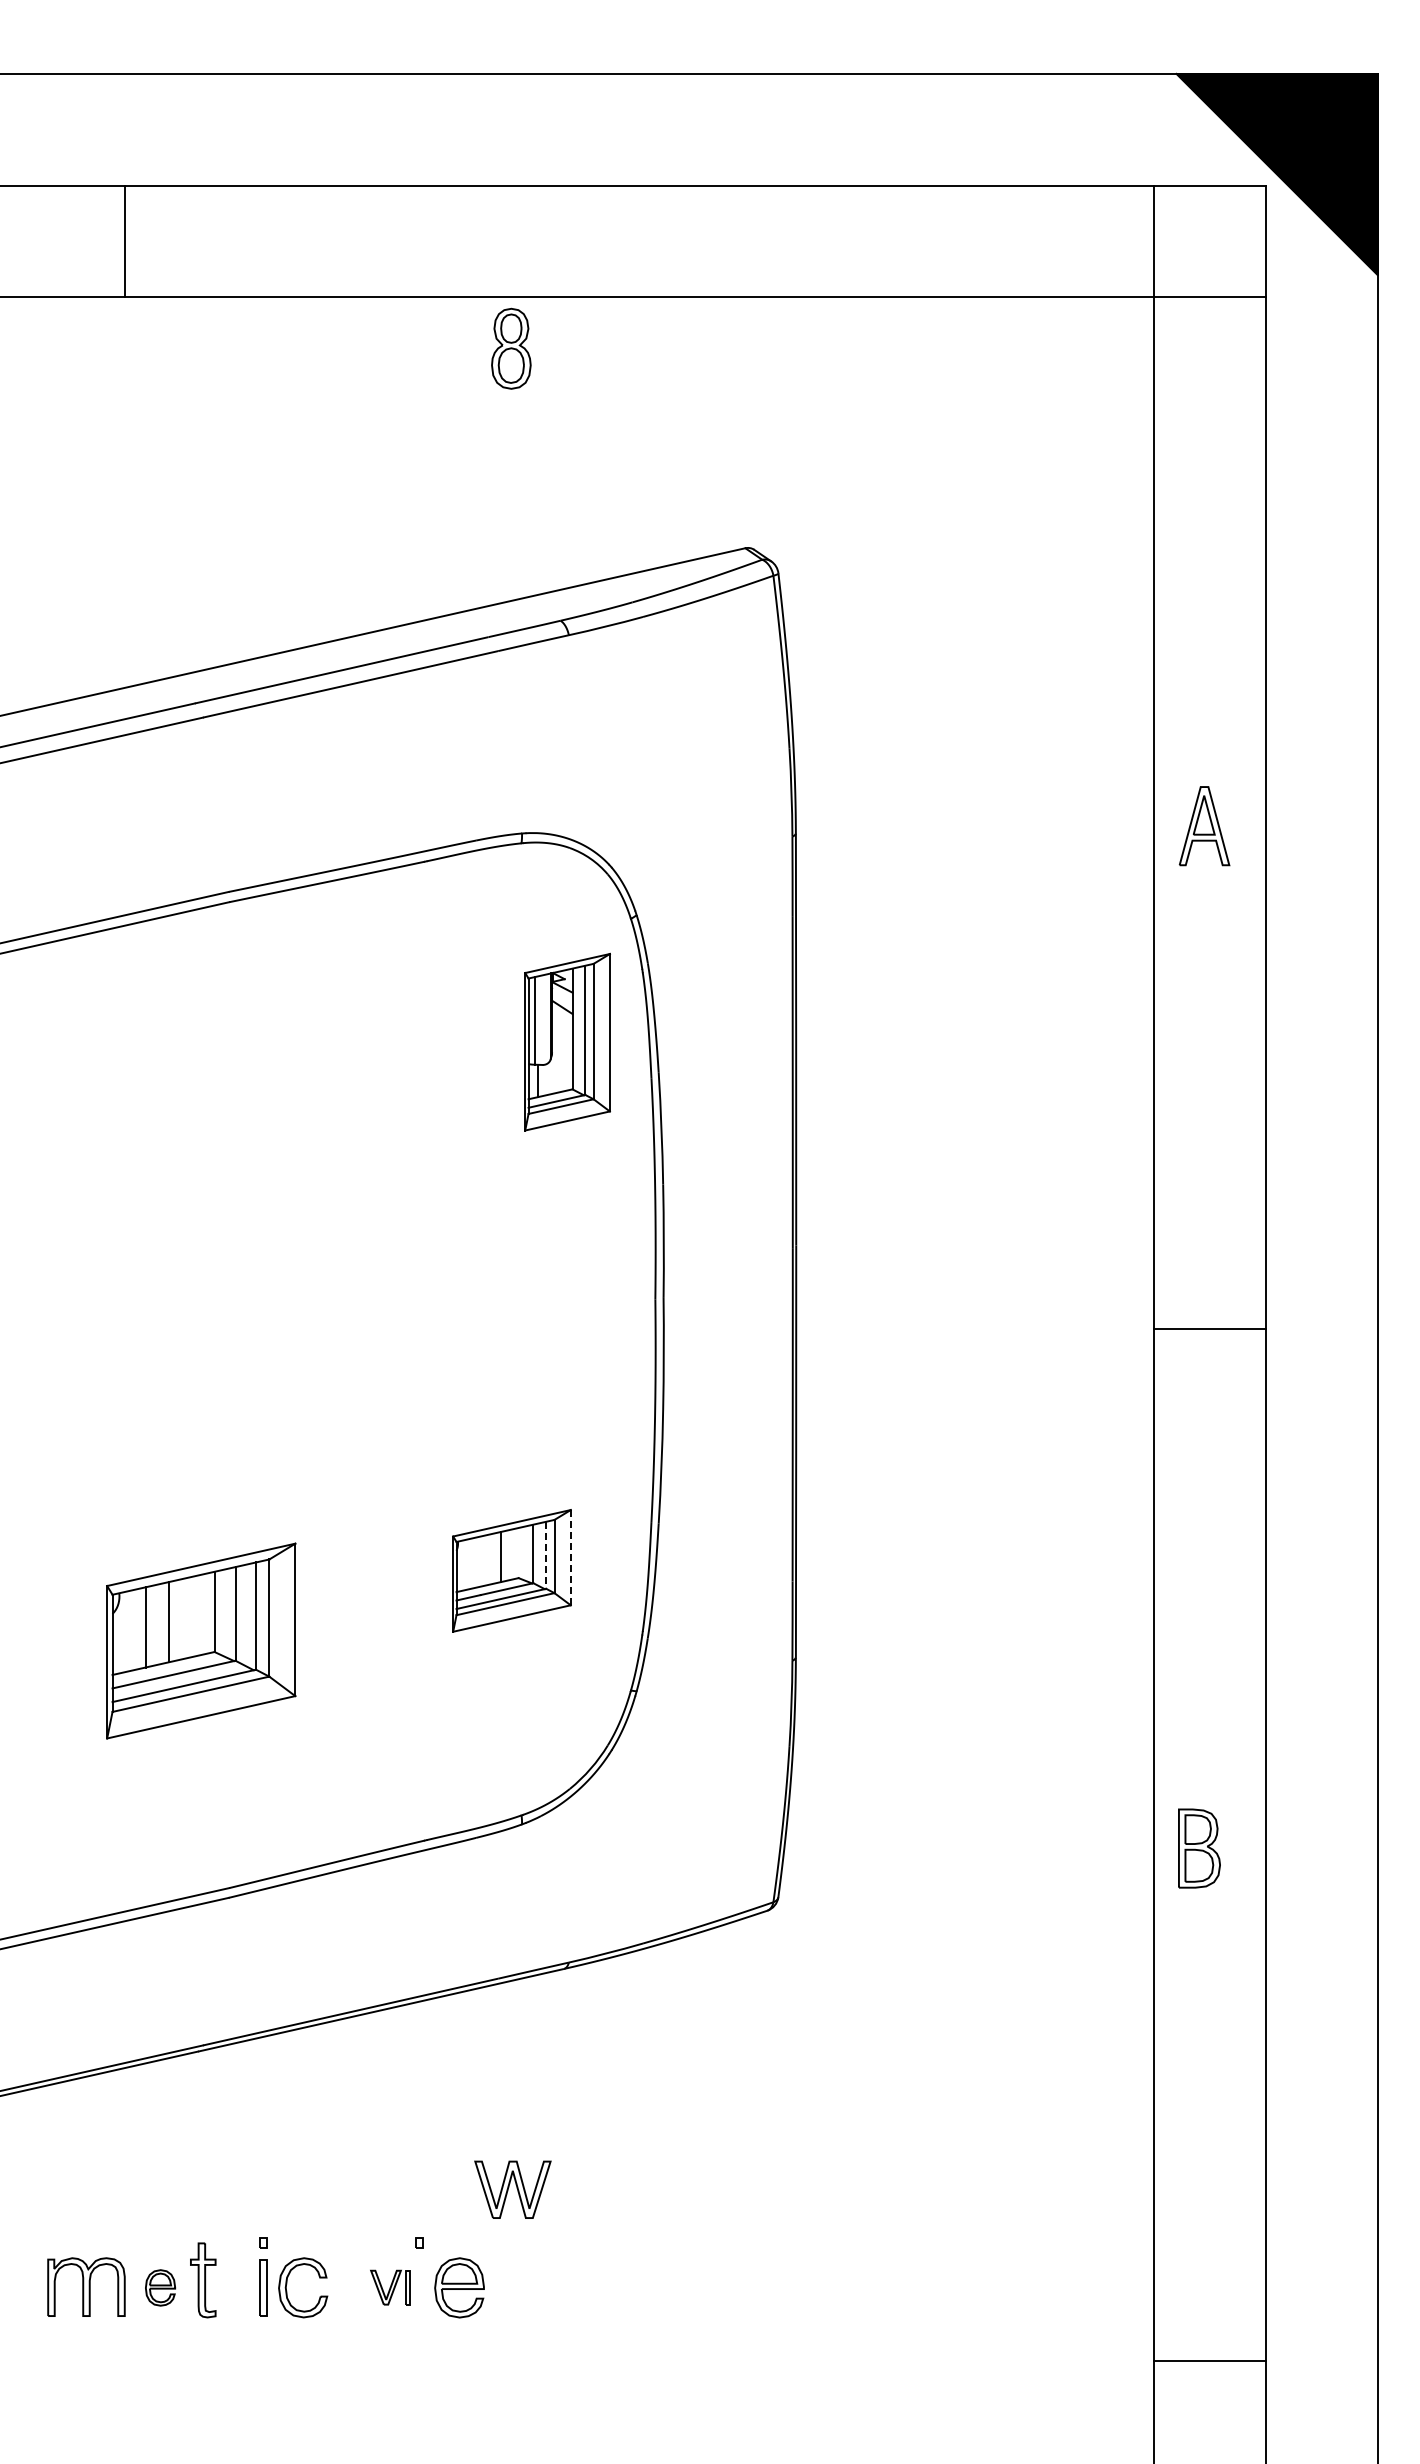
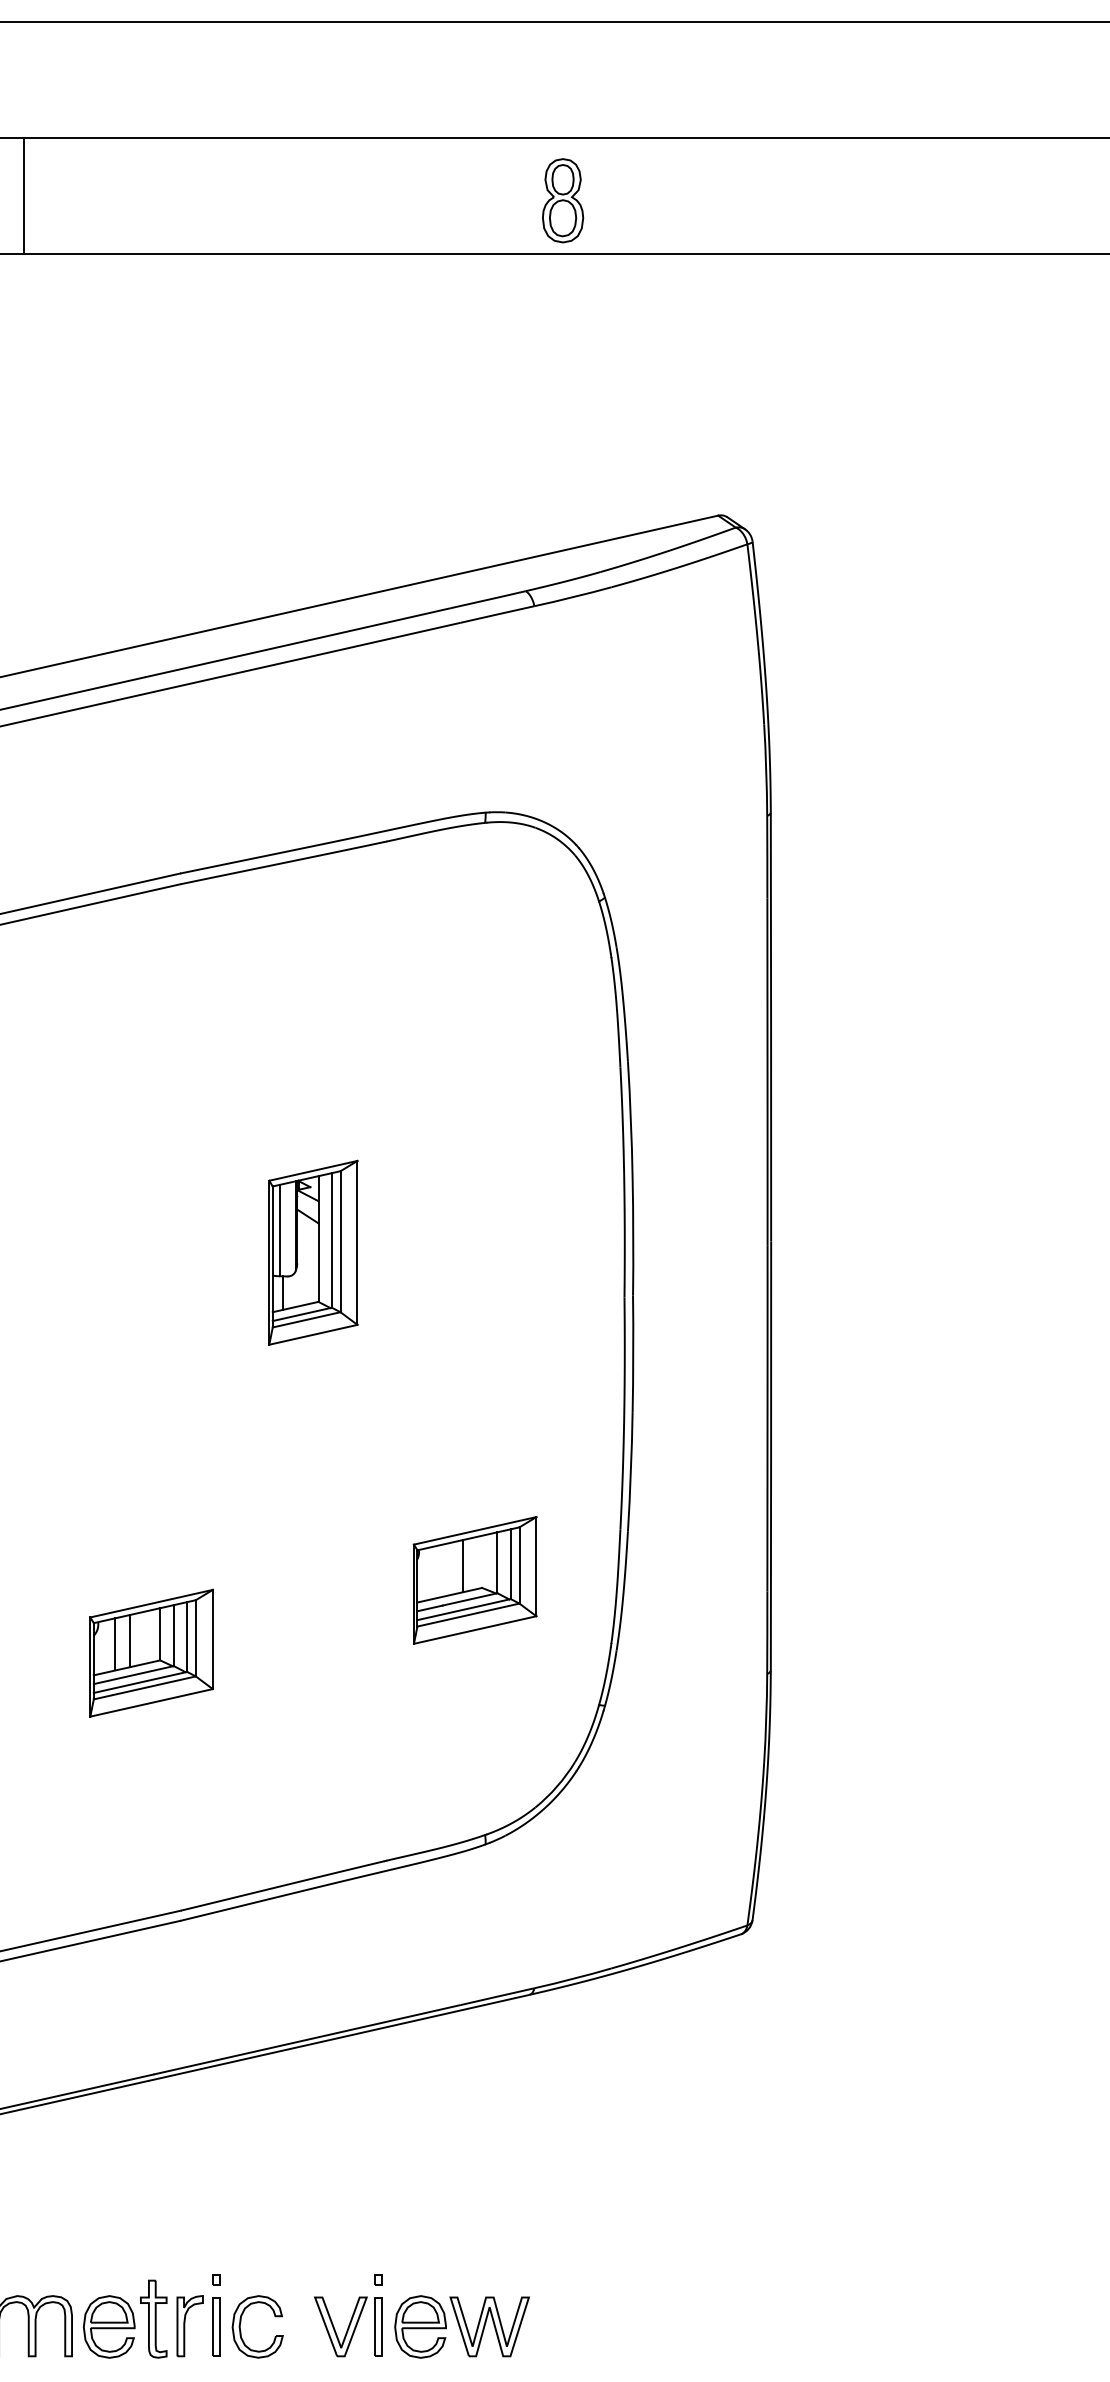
line: (124, 241) -> (23, 196), moved
part: (511, 348) -> (563, 200), moved
part: (567, 1041) -> (313, 1252), moved
line: (546, 1555) -> (511, 1564), dashed -> solid
line: (570, 1557) -> (536, 1566), dashed -> solid
part: (200, 1640) -> (150, 1652), size x0.62
part: (512, 2189) -> (489, 2326), moved
part: (238, 2286) -> (190, 2325), added
part: (160, 2287) -> (109, 2326), size x1.67
part: (390, 2287) -> (348, 2326), size x1.67

